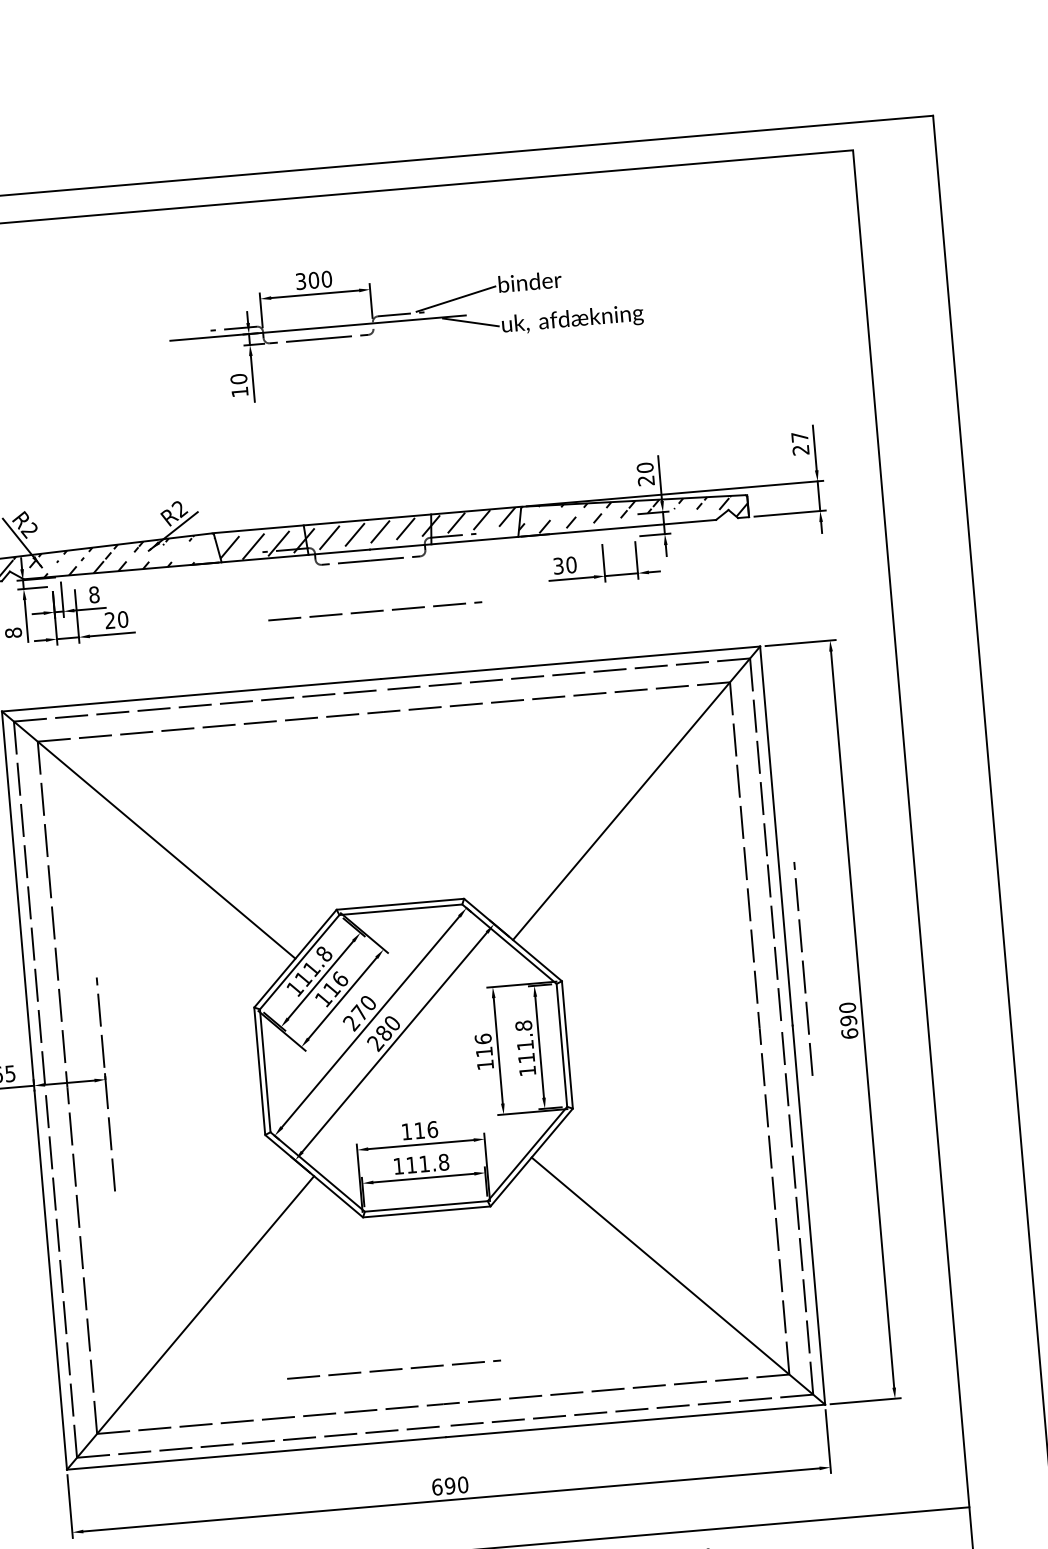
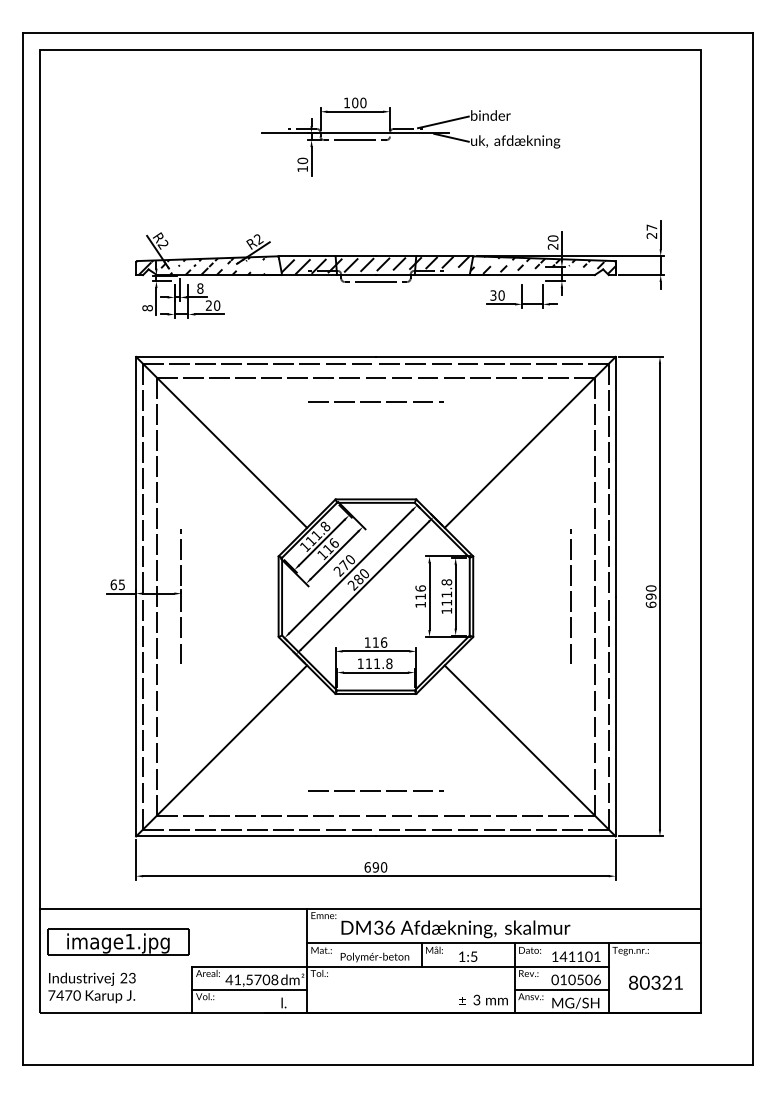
text: (301, 280) -> (347, 102), 300 -> 100
line: (374, 610) -> (375, 401), moved
line: (803, 968) -> (570, 596), moved
line: (393, 1368) -> (375, 790), moved

